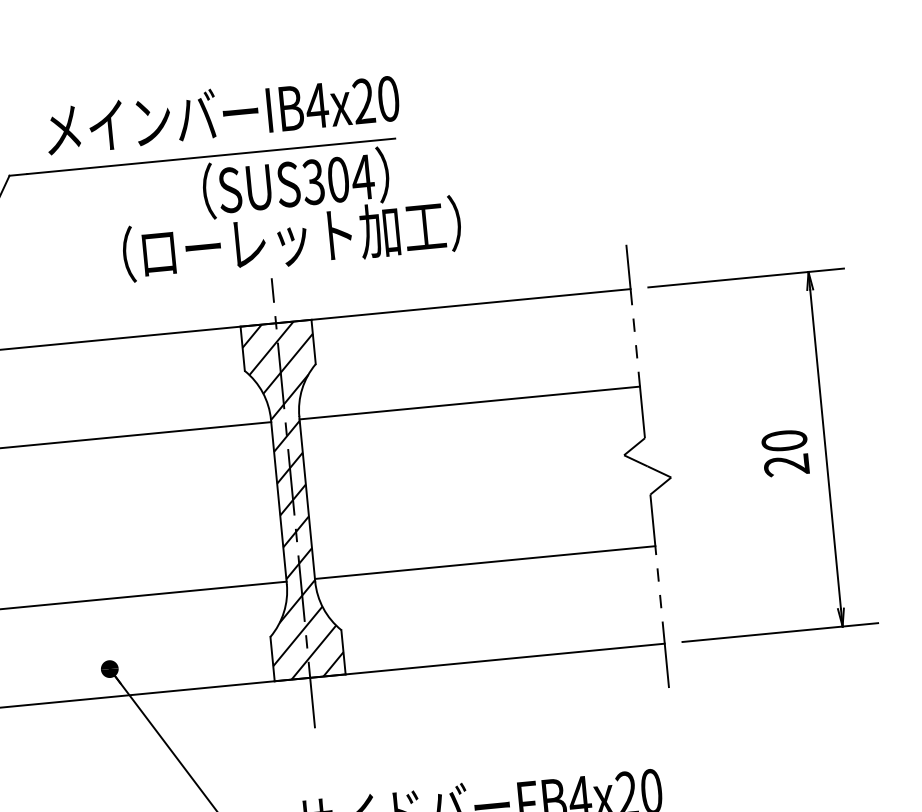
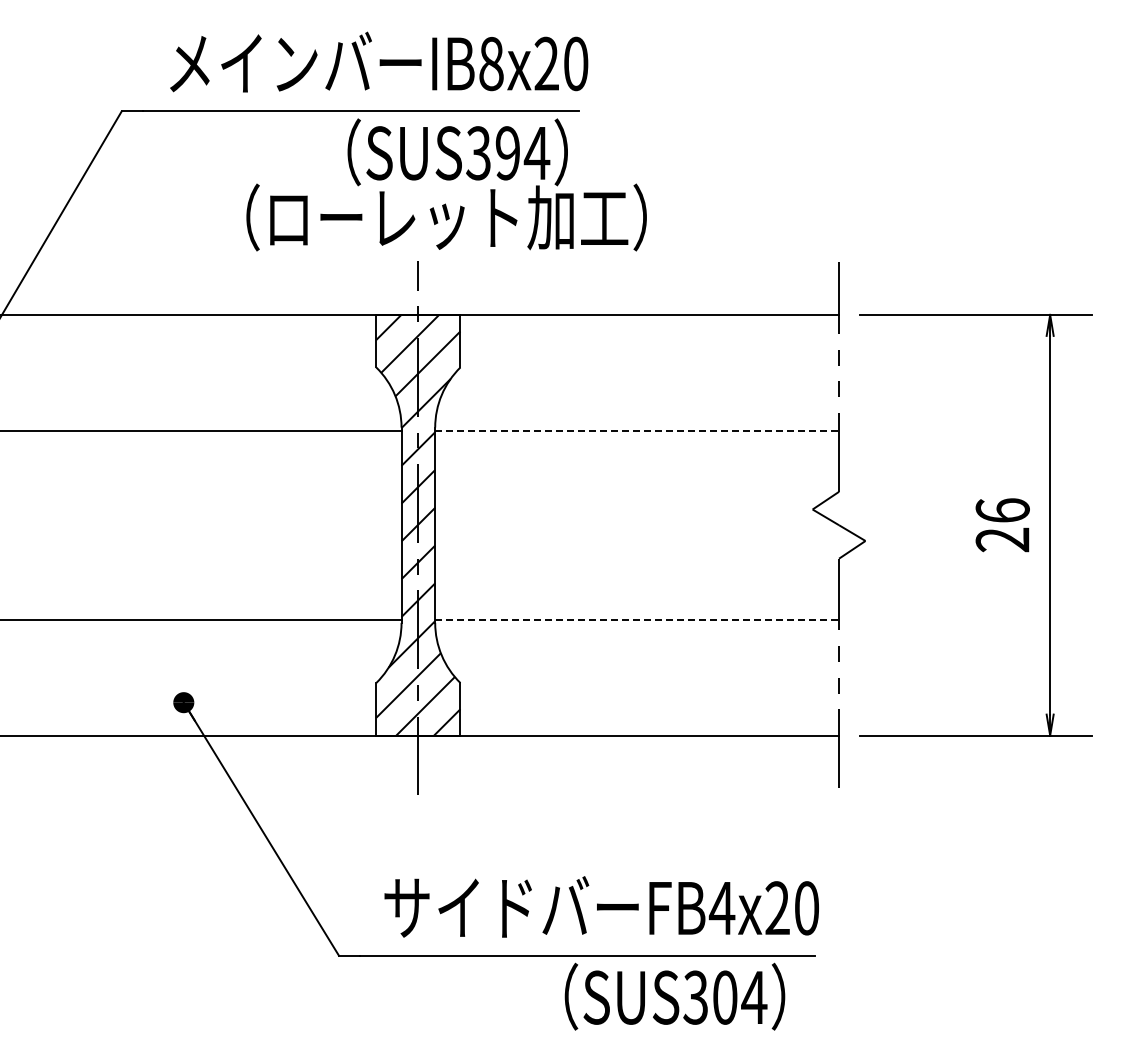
text: (317, 106) -> (491, 64), IB4x20 -> IB8x20
text: (338, 180) -> (507, 153), SUS304 -> SUS394
line: (470, 402) -> (637, 430), solid -> dashed
text: (784, 440) -> (1002, 510), 20 -> 26
line: (485, 562) -> (637, 619), solid -> dashed

